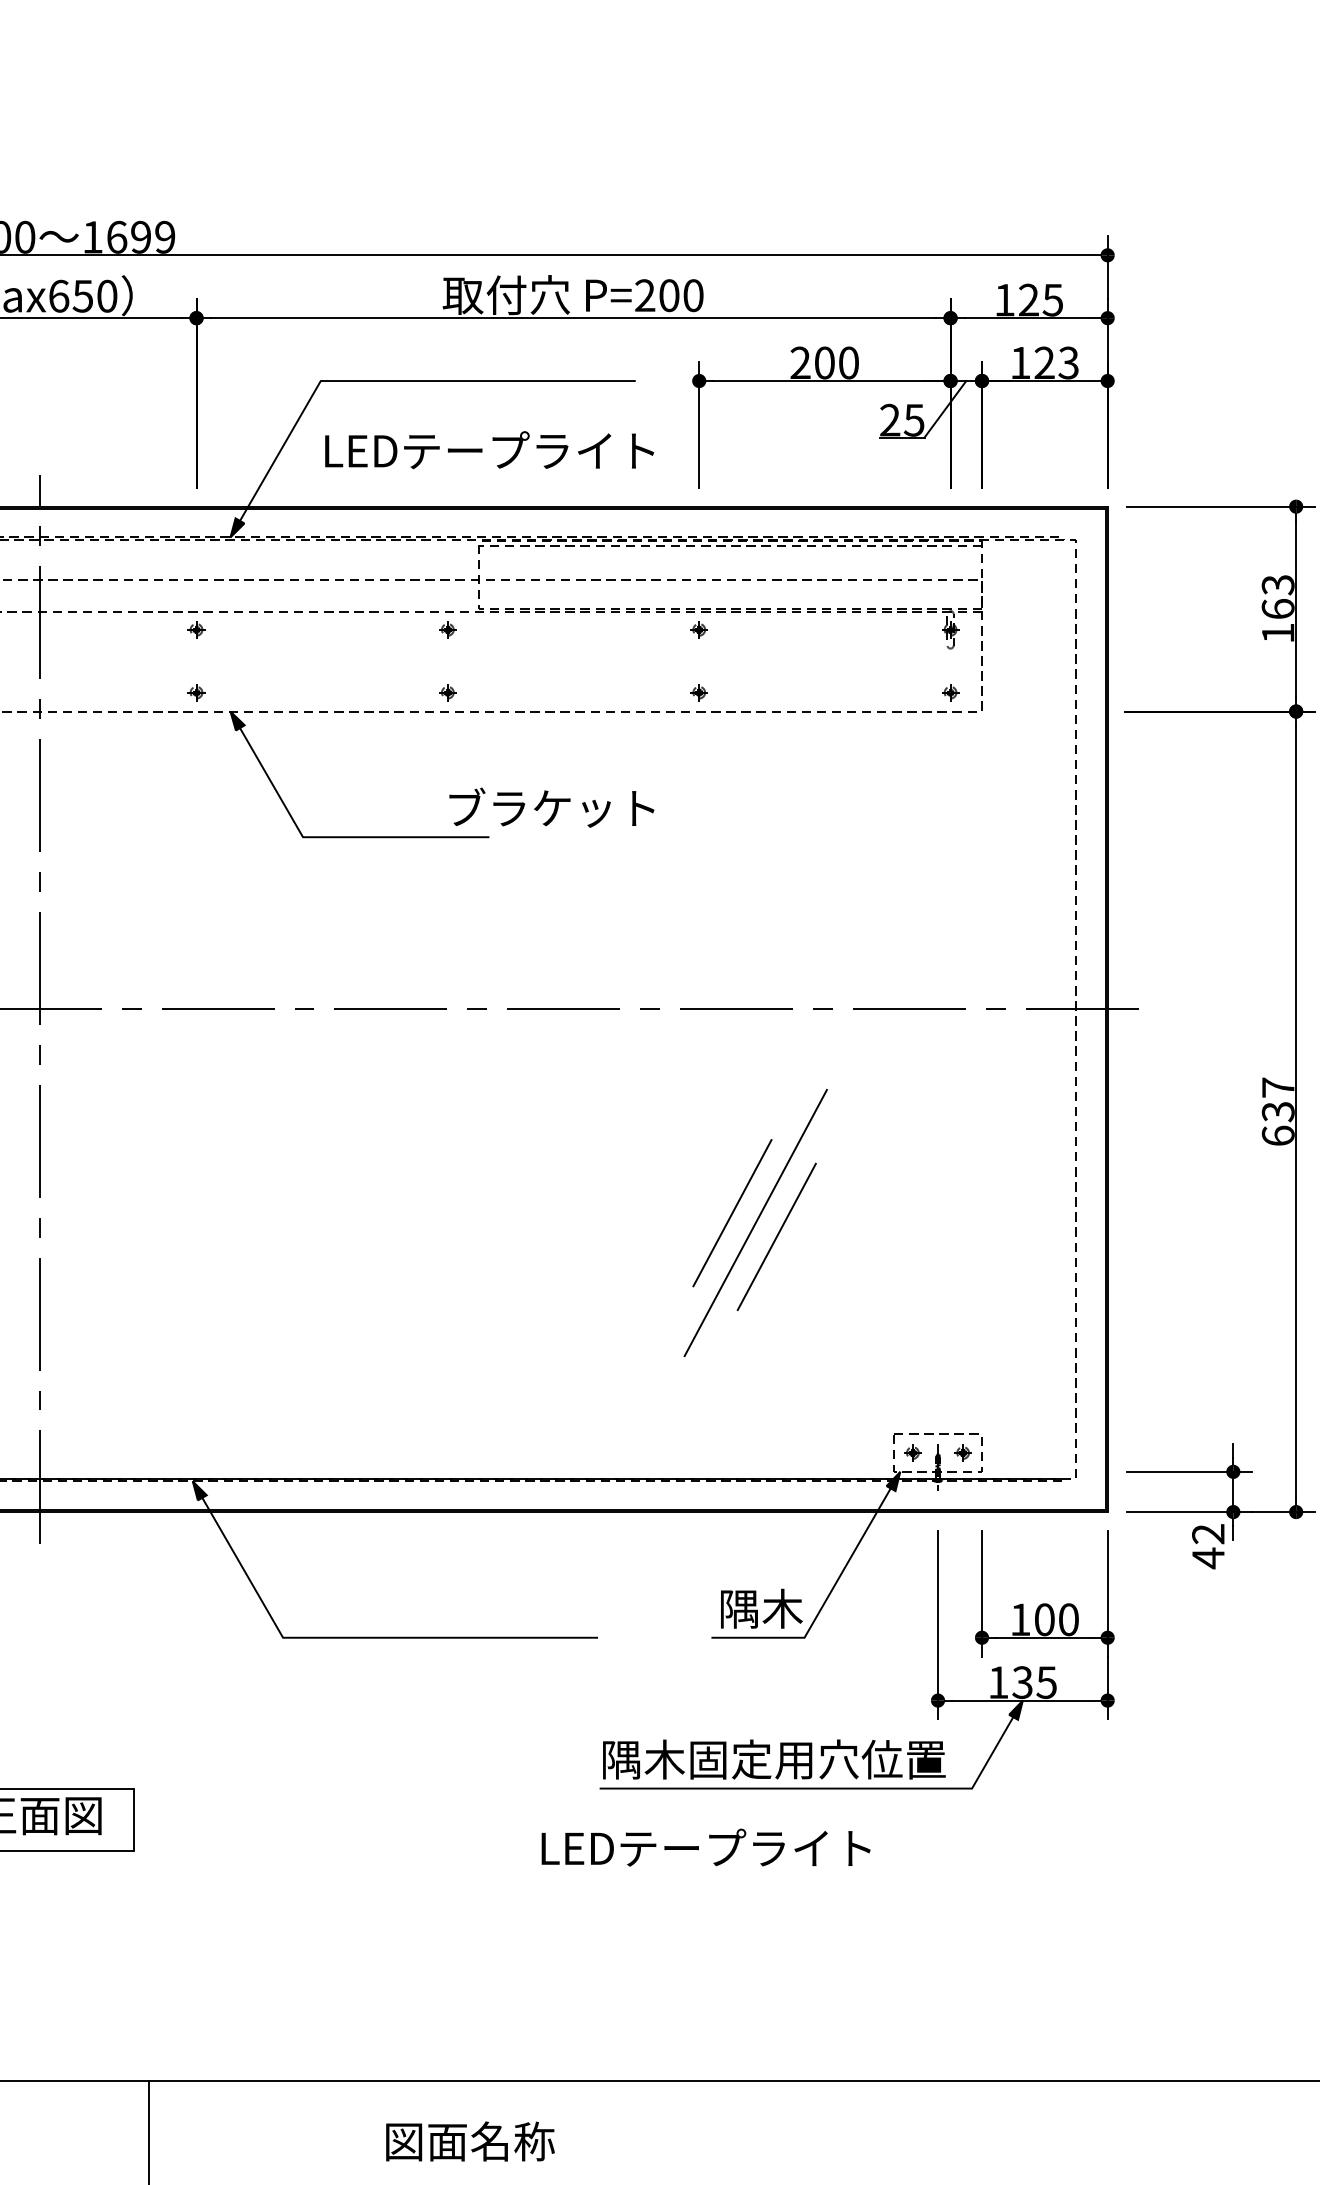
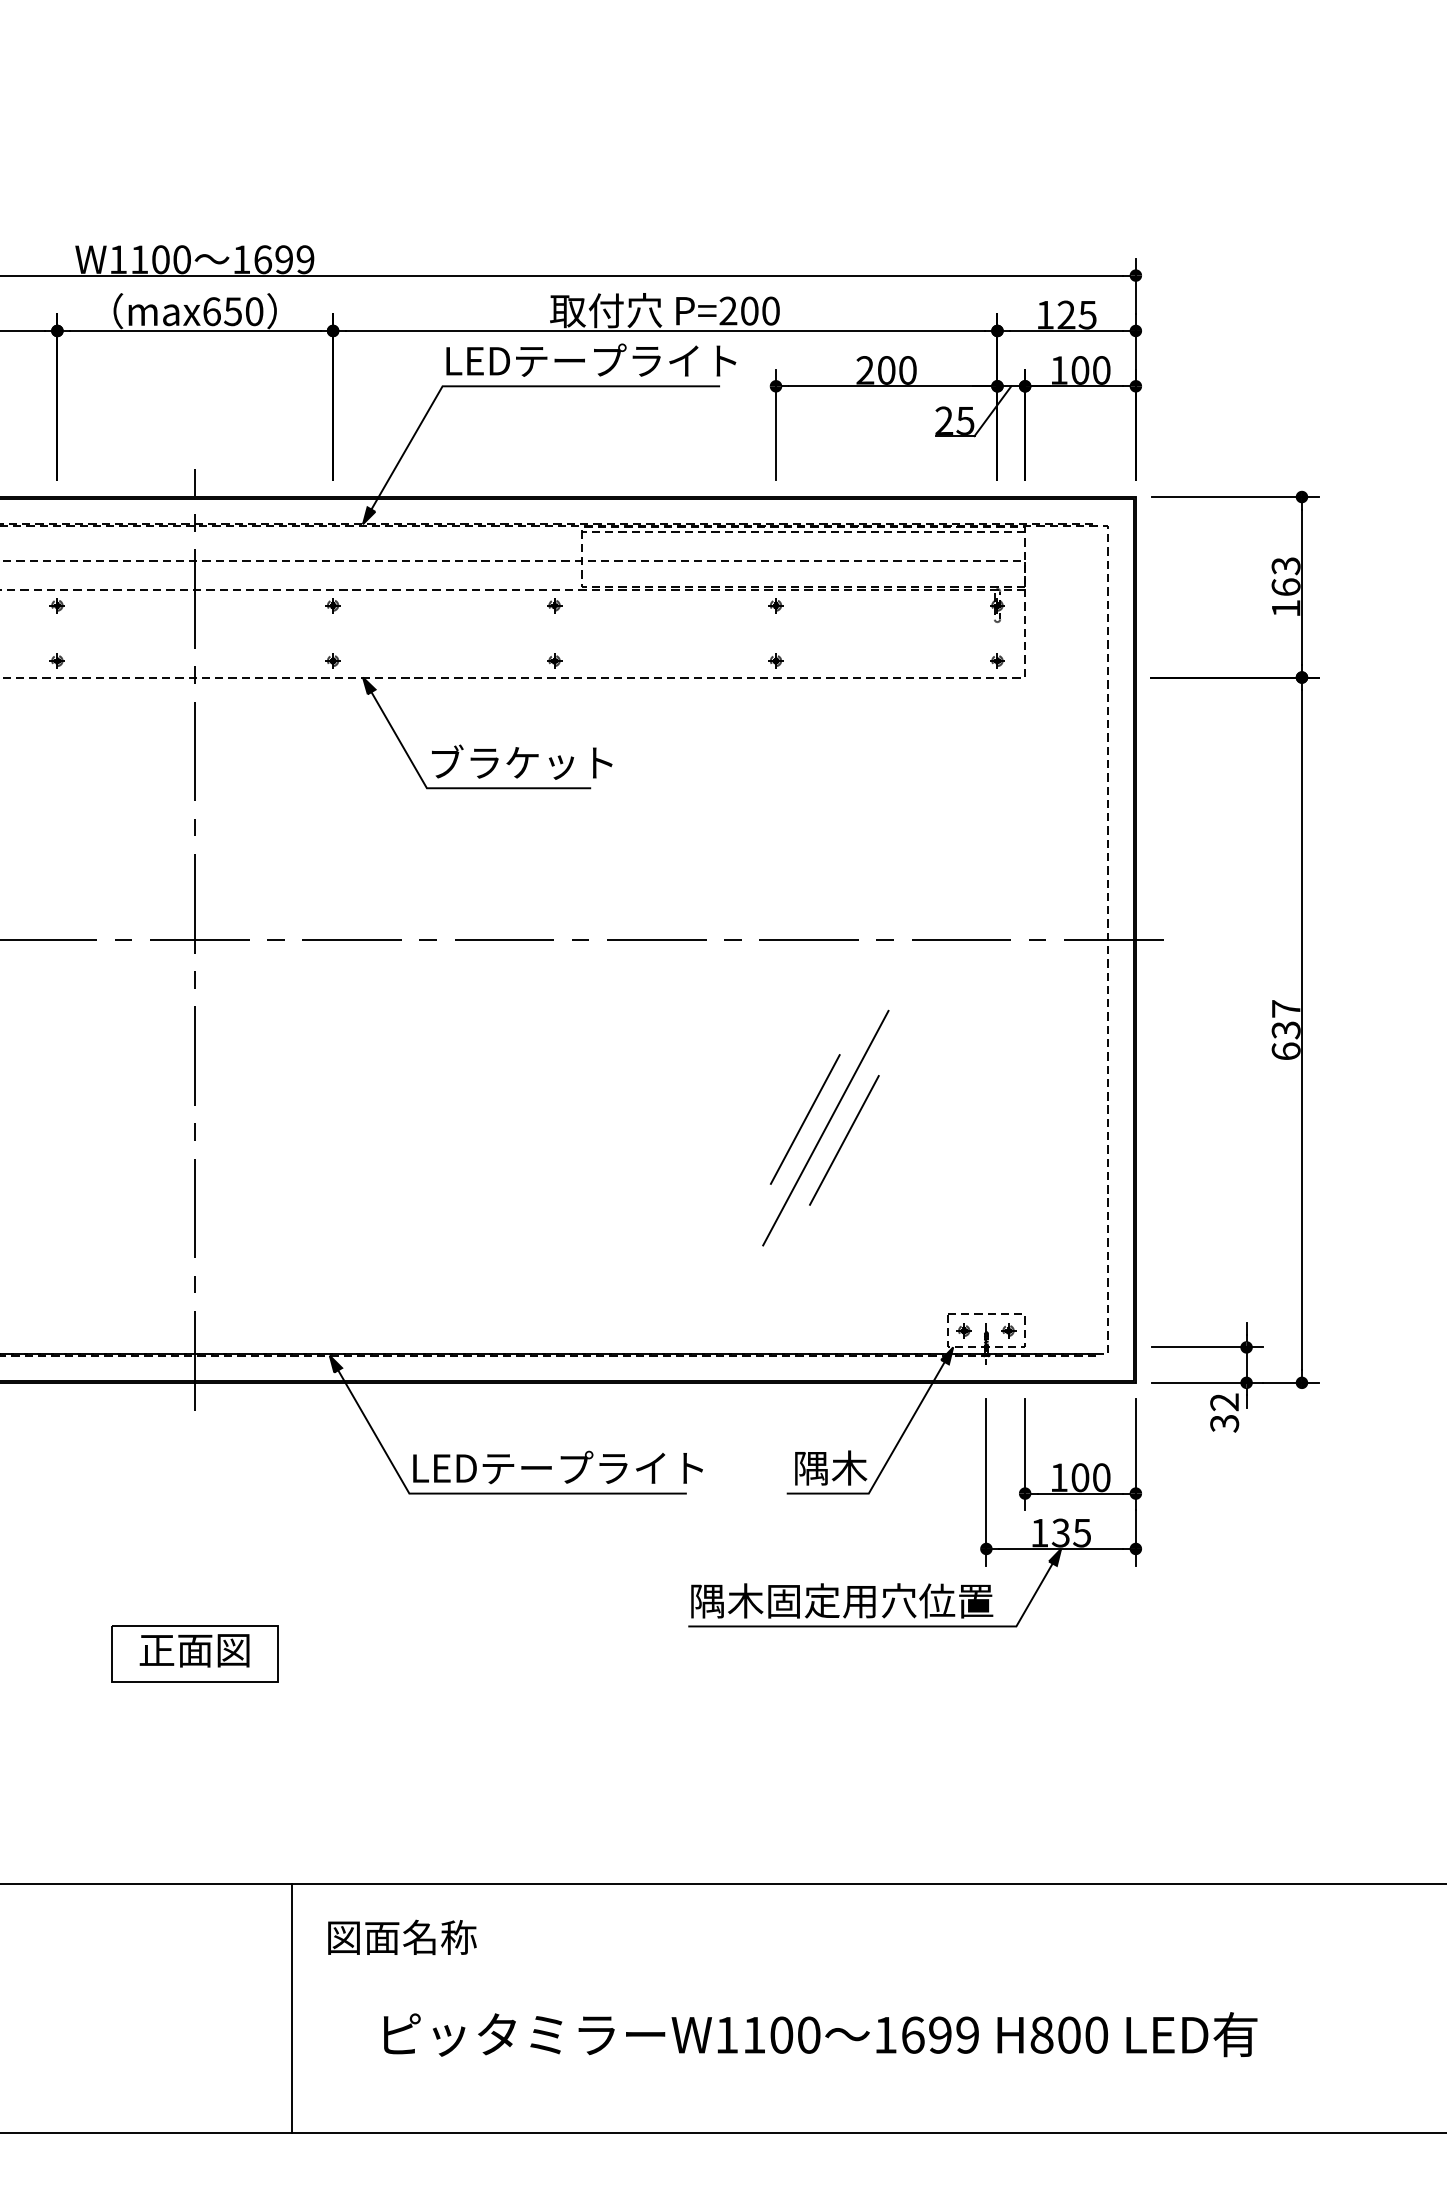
text: (1056, 363) -> (1090, 370), 123 -> 100
text: (489, 449) -> (591, 359), moved
text: (552, 806) -> (522, 761), moved
text: (1208, 1558) -> (1224, 1423), 42 -> 32
text: (705, 1847) -> (557, 1467), moved
text: (470, 2140) -> (402, 1936), moved

